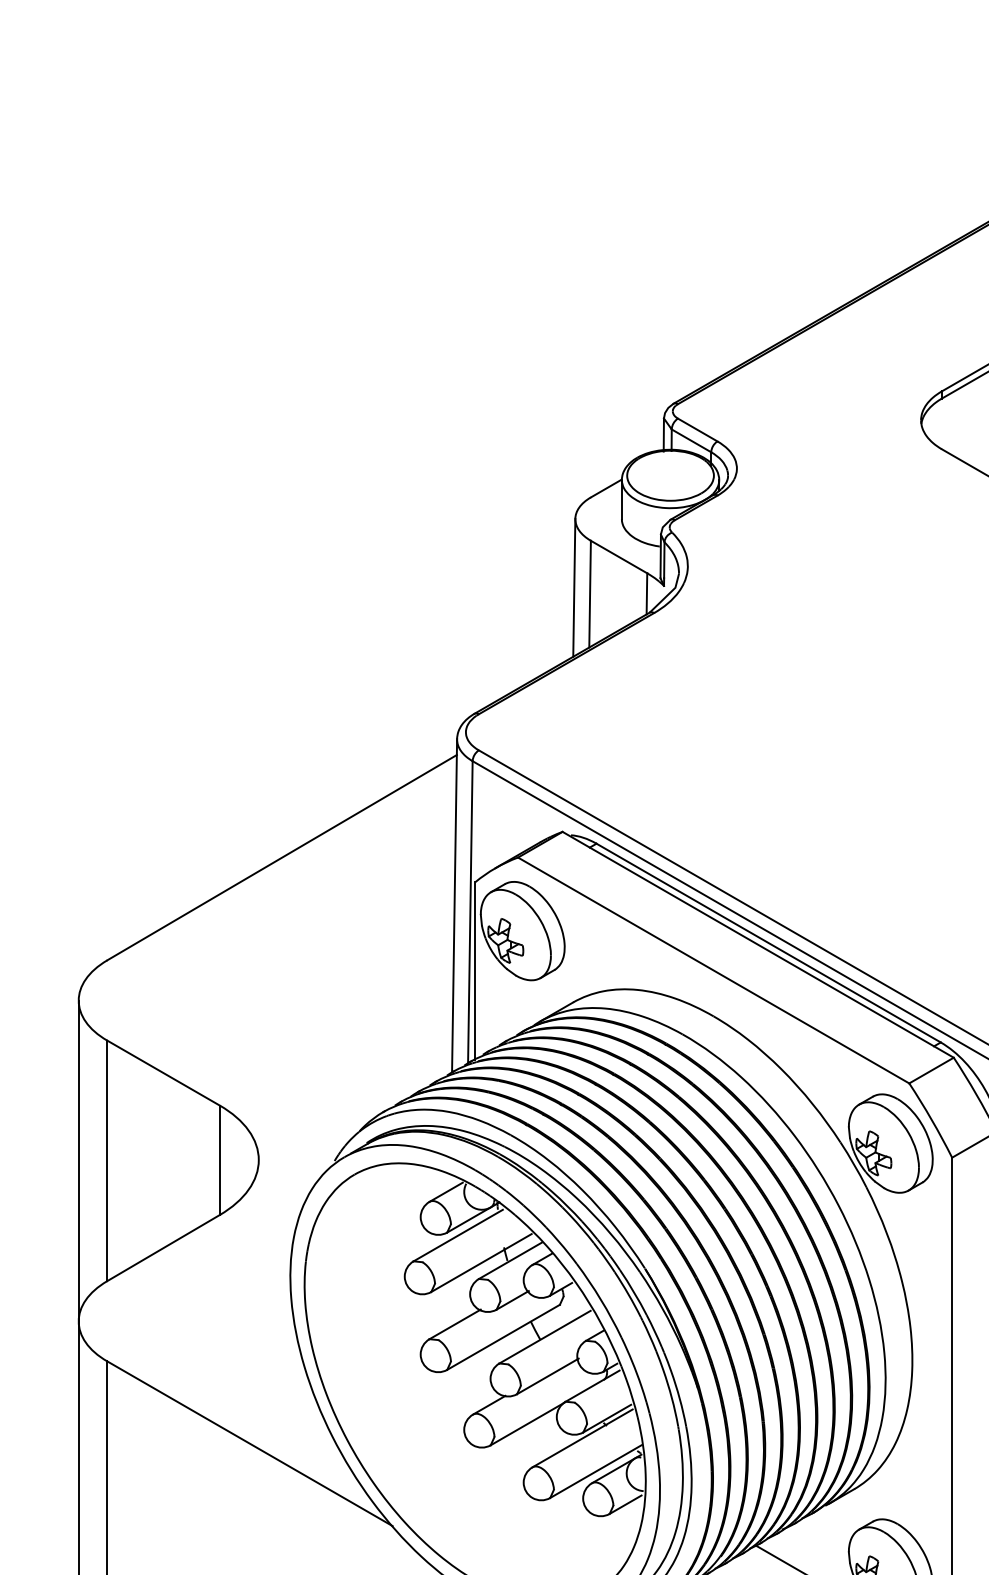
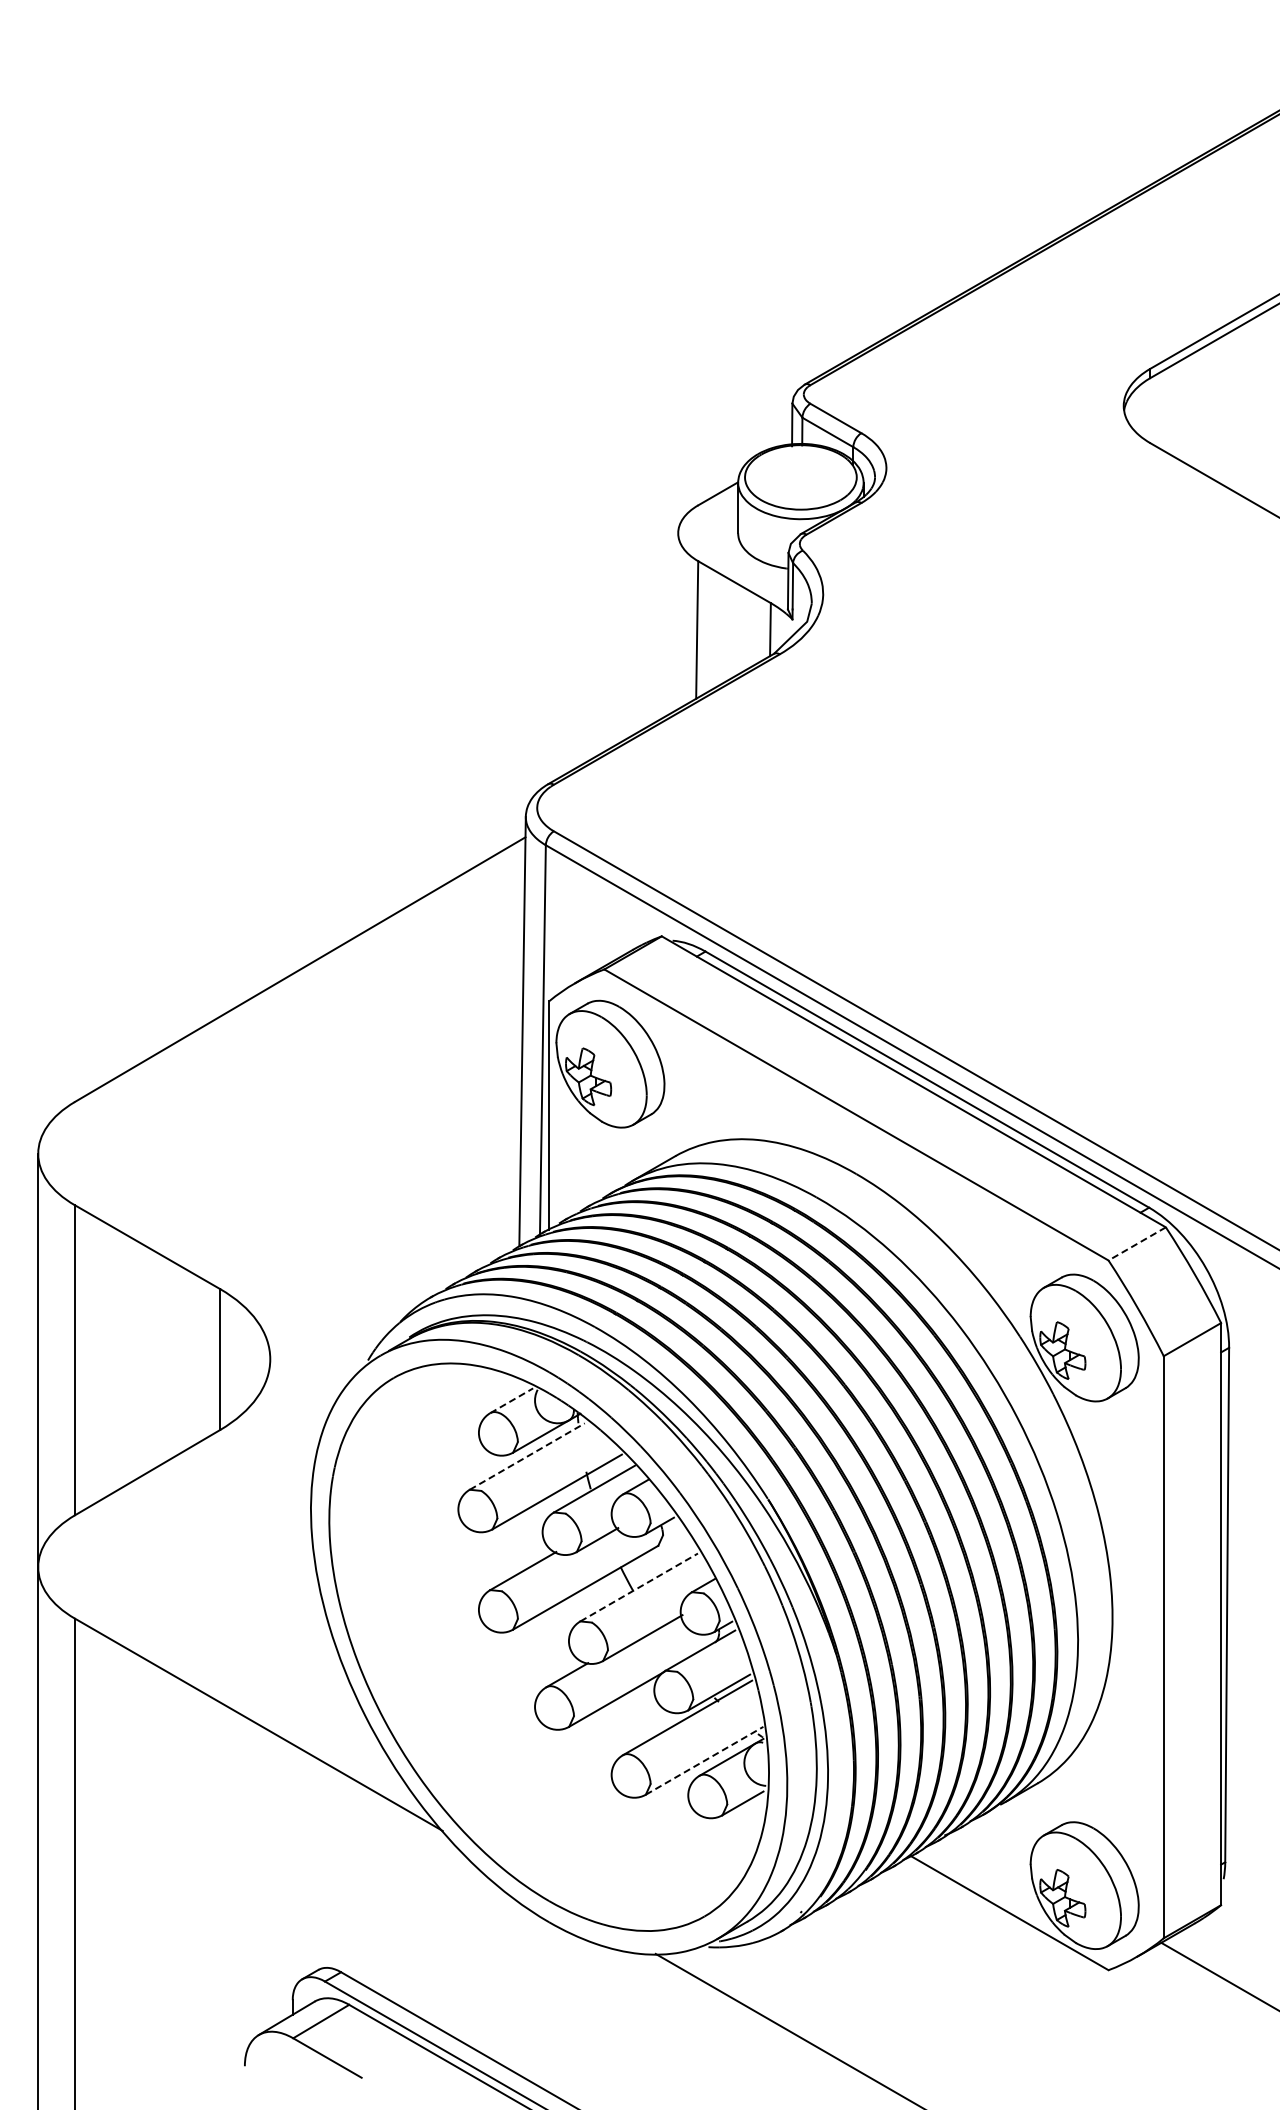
line: (574, 587) -> (676, 621), removed
line: (930, 1071) -> (1136, 1244), solid -> dashed
line: (445, 1192) -> (511, 1400), solid -> dashed
line: (458, 1235) -> (527, 1456), solid -> dashed
line: (545, 1337) -> (639, 1587), solid -> dashed
line: (595, 1471) -> (704, 1760), solid -> dashed

